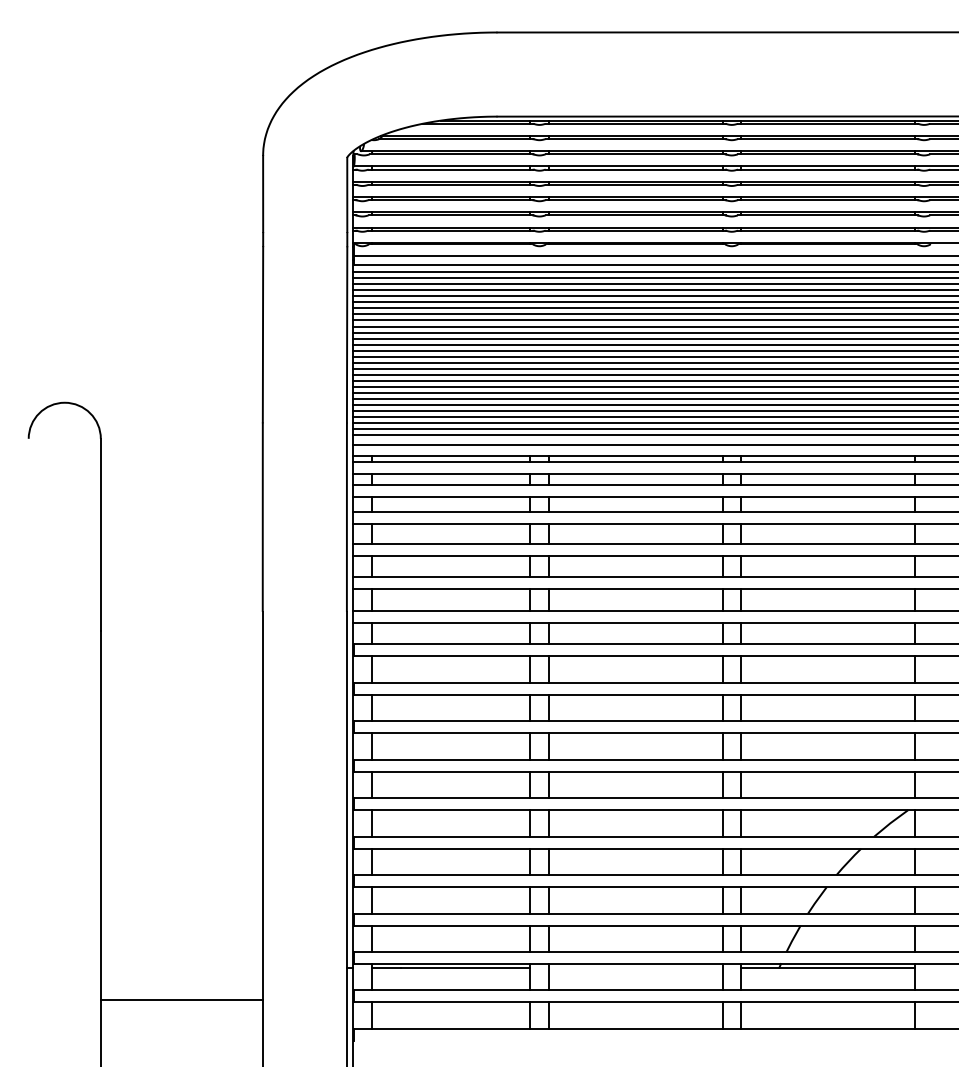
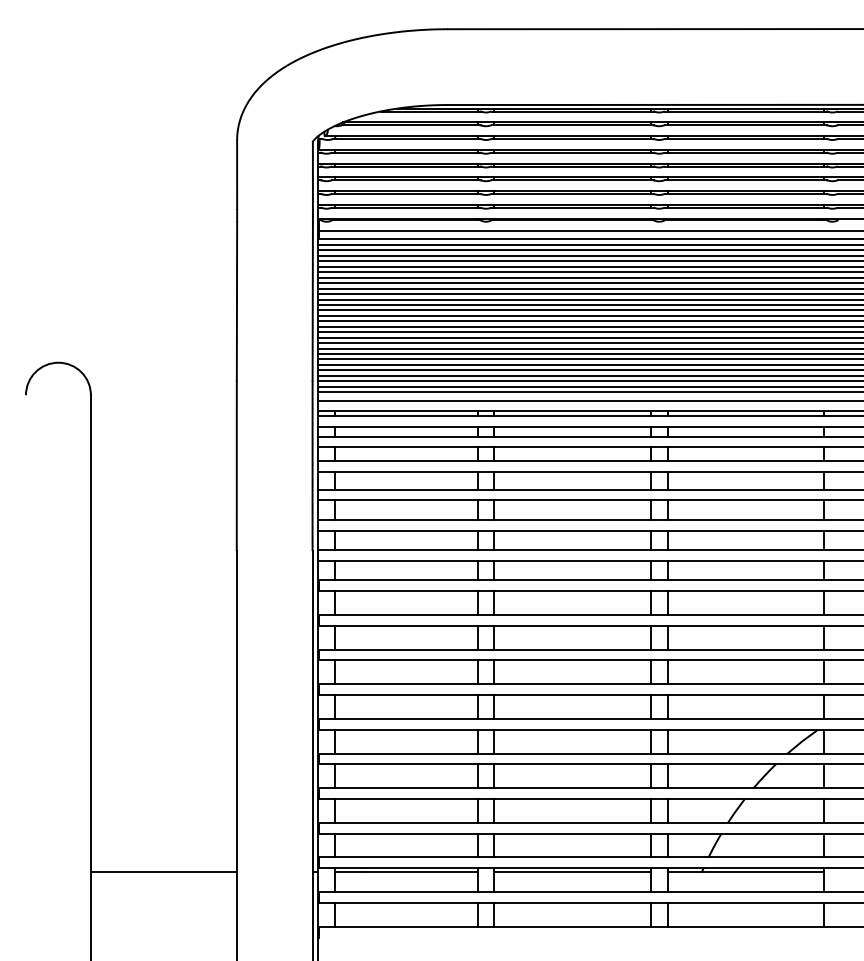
line: (635, 967) -> (572, 871), added
line: (181, 999) -> (163, 871), moved

